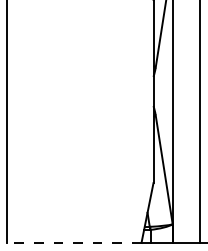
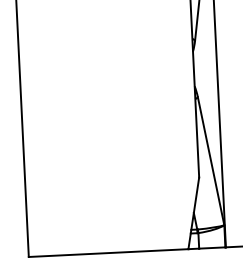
line: (73, 242) -> (107, 252), dashed -> solid

